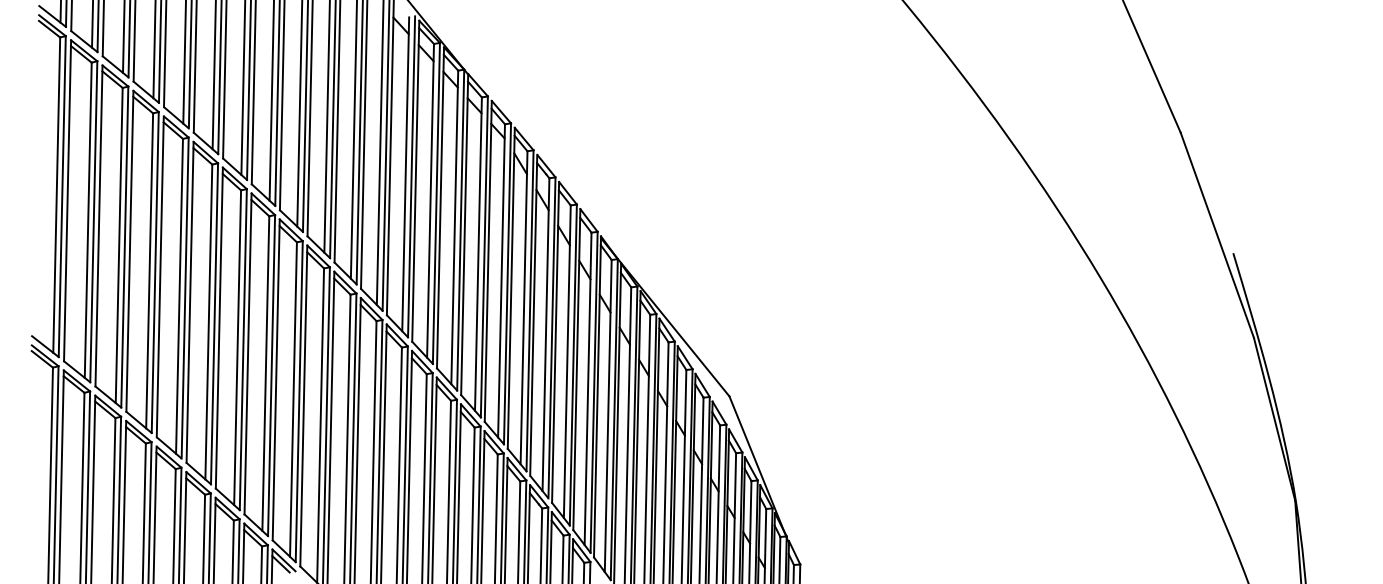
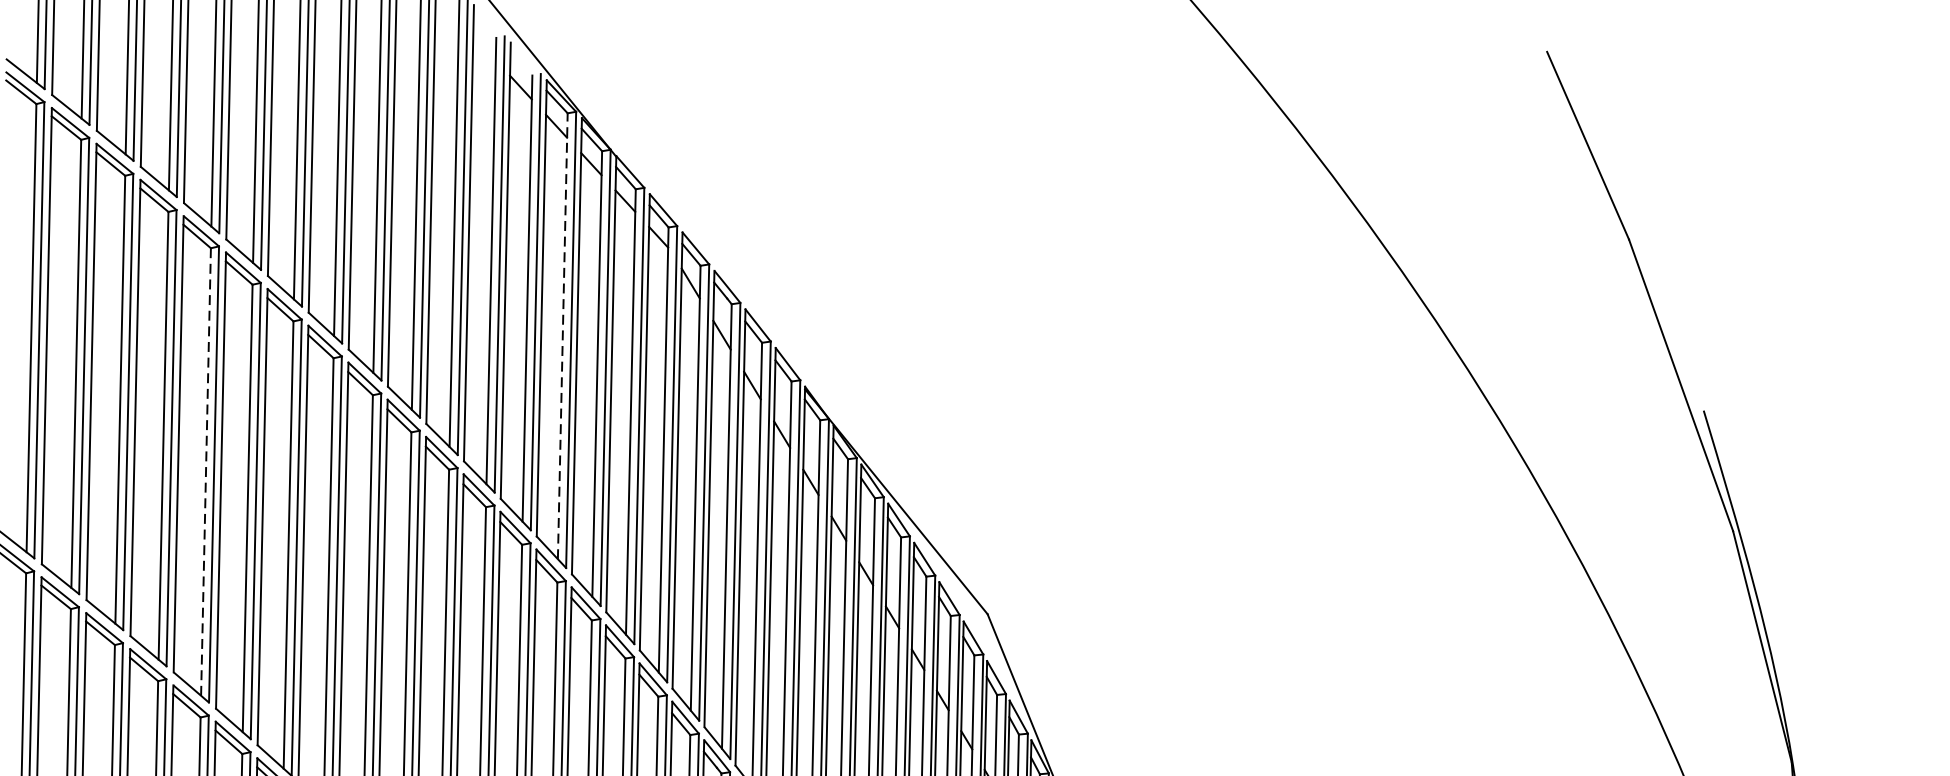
line: (430, 200) -> (562, 335), solid -> dashed
line: (179, 295) -> (205, 470), solid -> dashed

